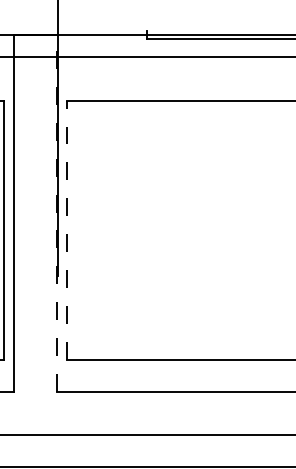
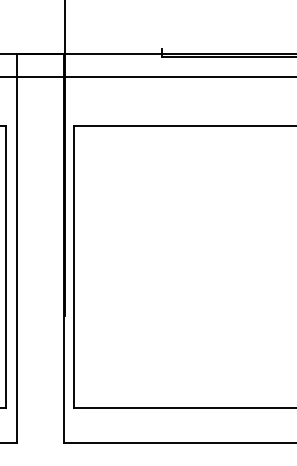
line: (56, 212) -> (63, 247), dashed -> solid
line: (66, 229) -> (74, 266), dashed -> solid

